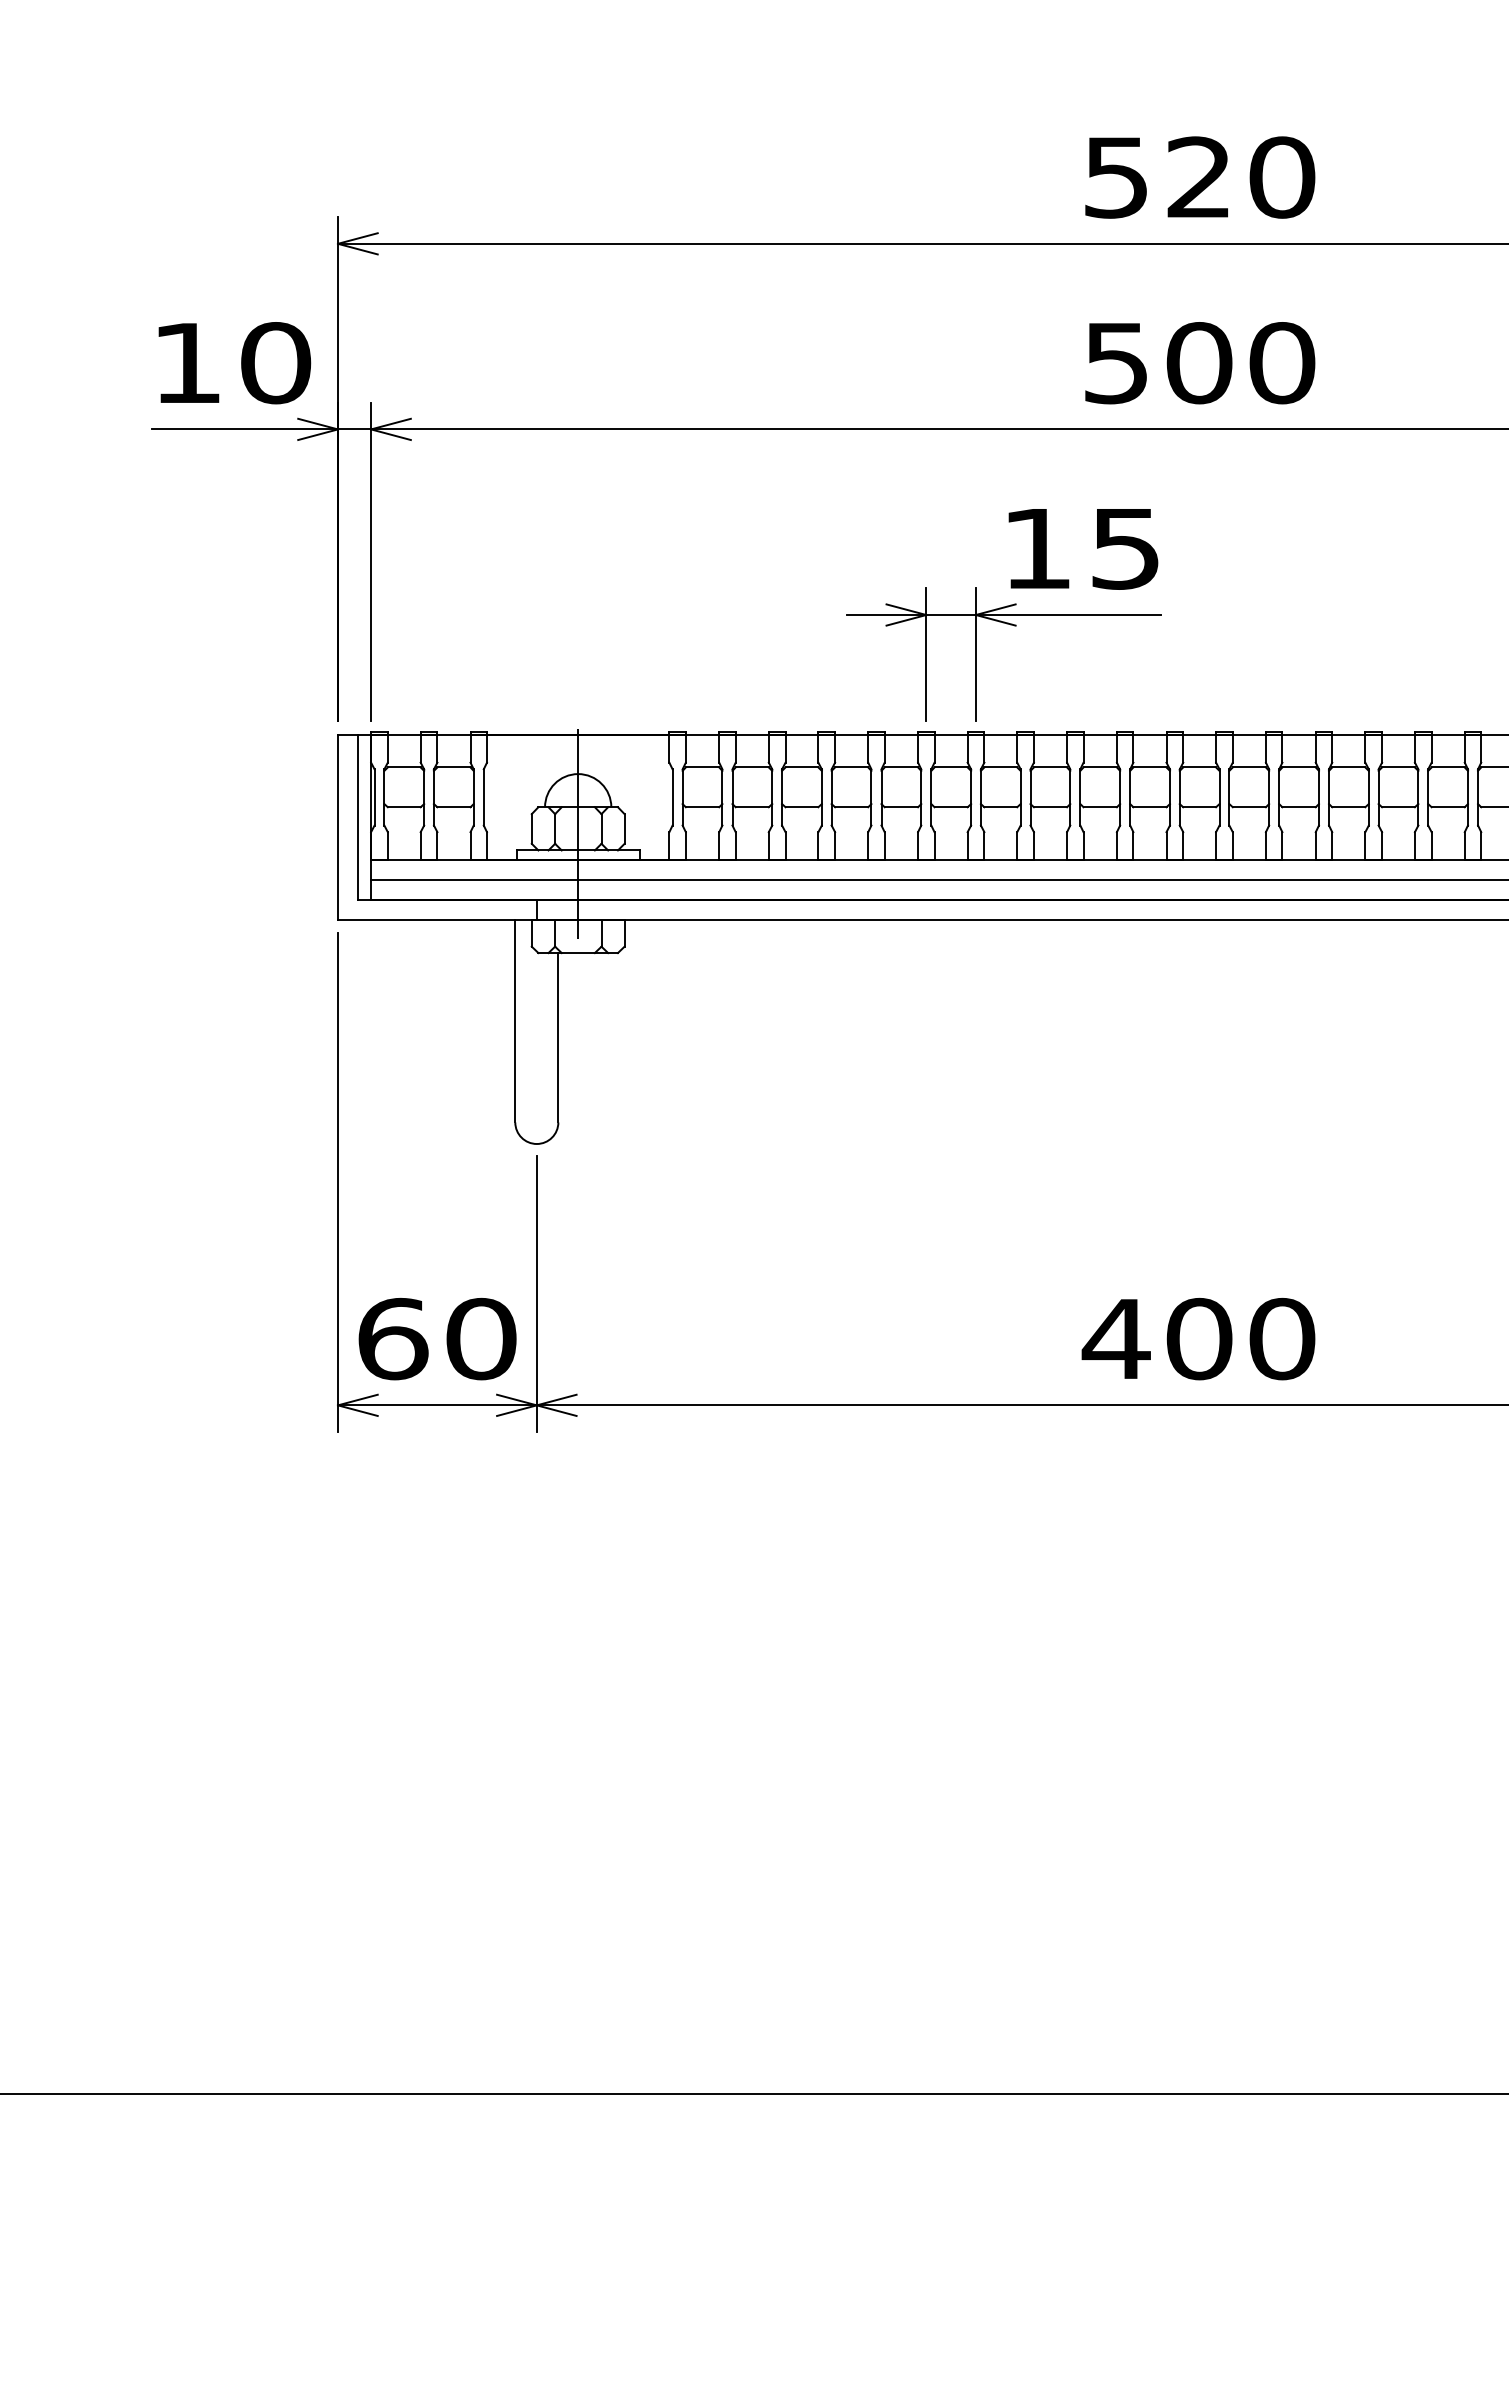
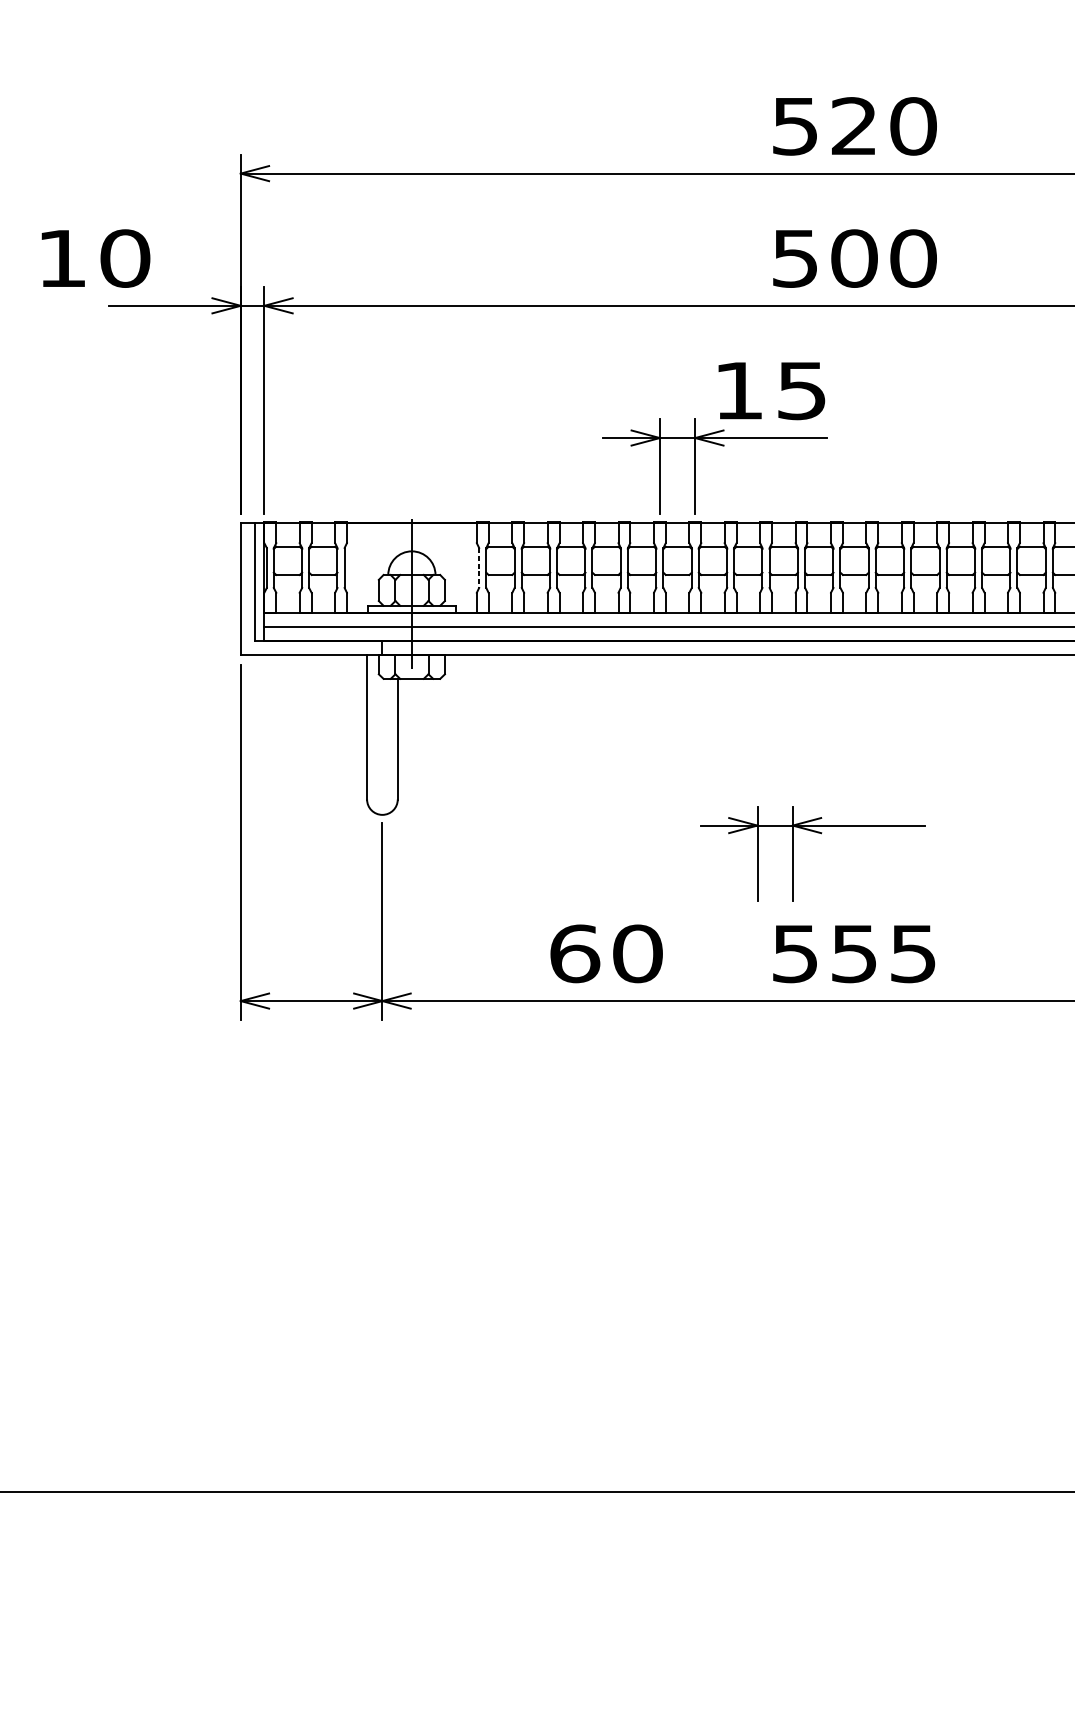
text: (234, 363) -> (95, 258), moved
line: (672, 797) -> (479, 568), solid -> dashed
part: (1113, 1198) -> (793, 853), added
text: (1198, 1338) -> (853, 953), 400 -> 555
text: (437, 1339) -> (606, 954), moved

